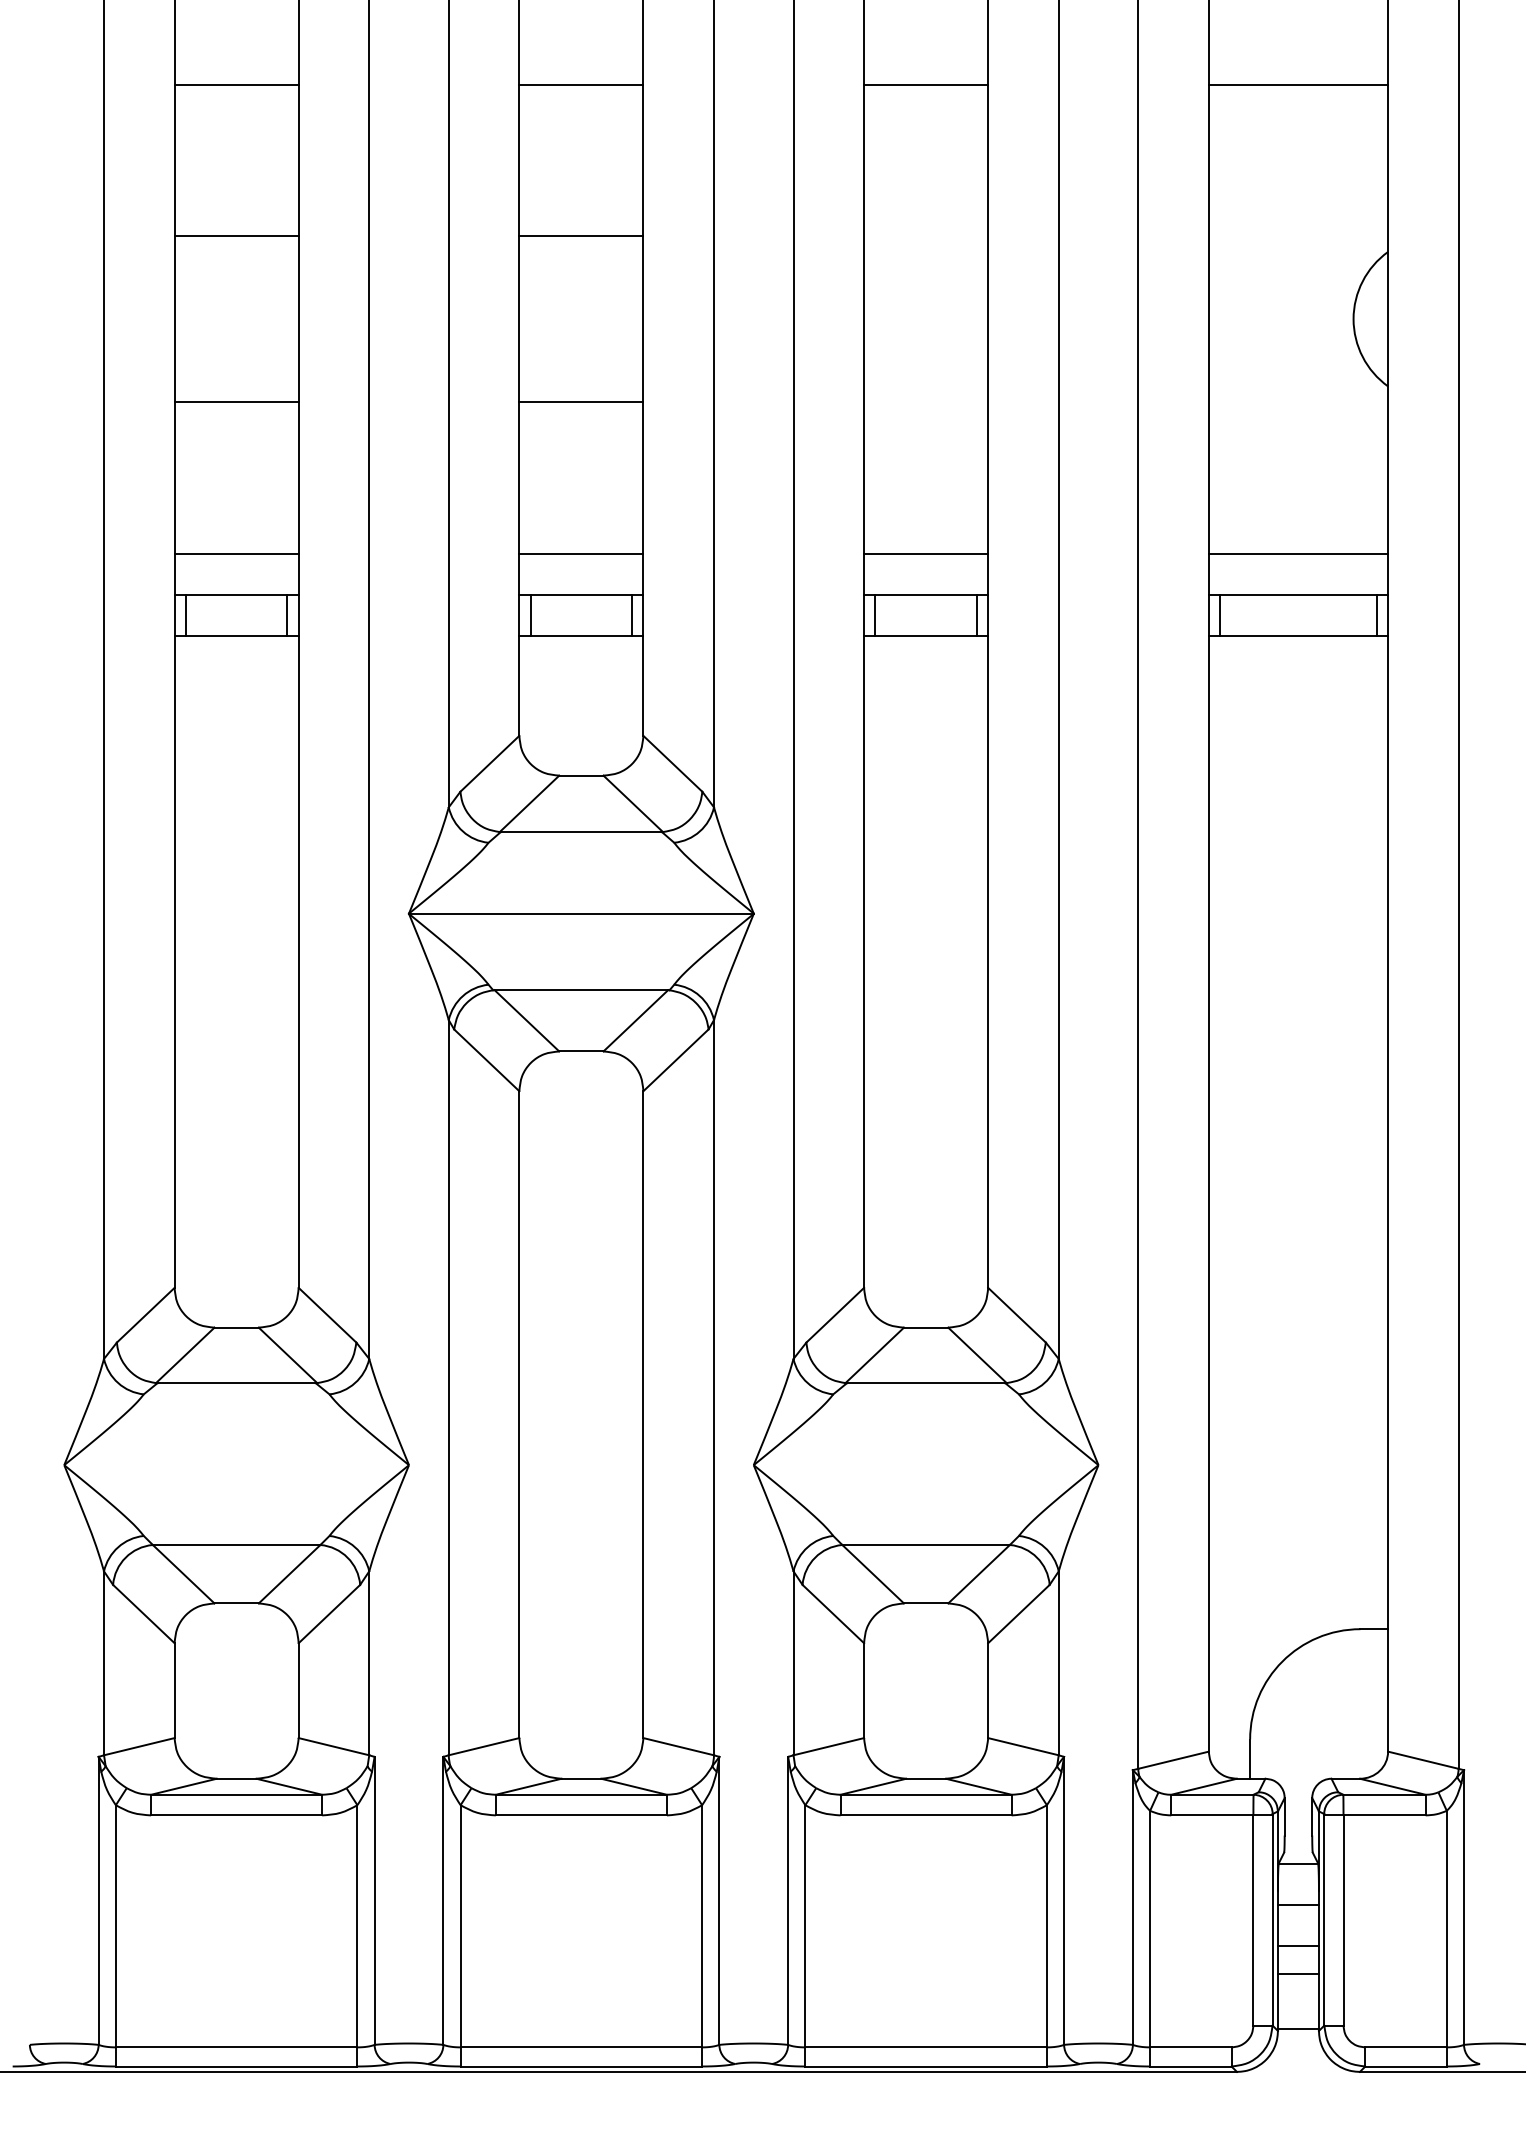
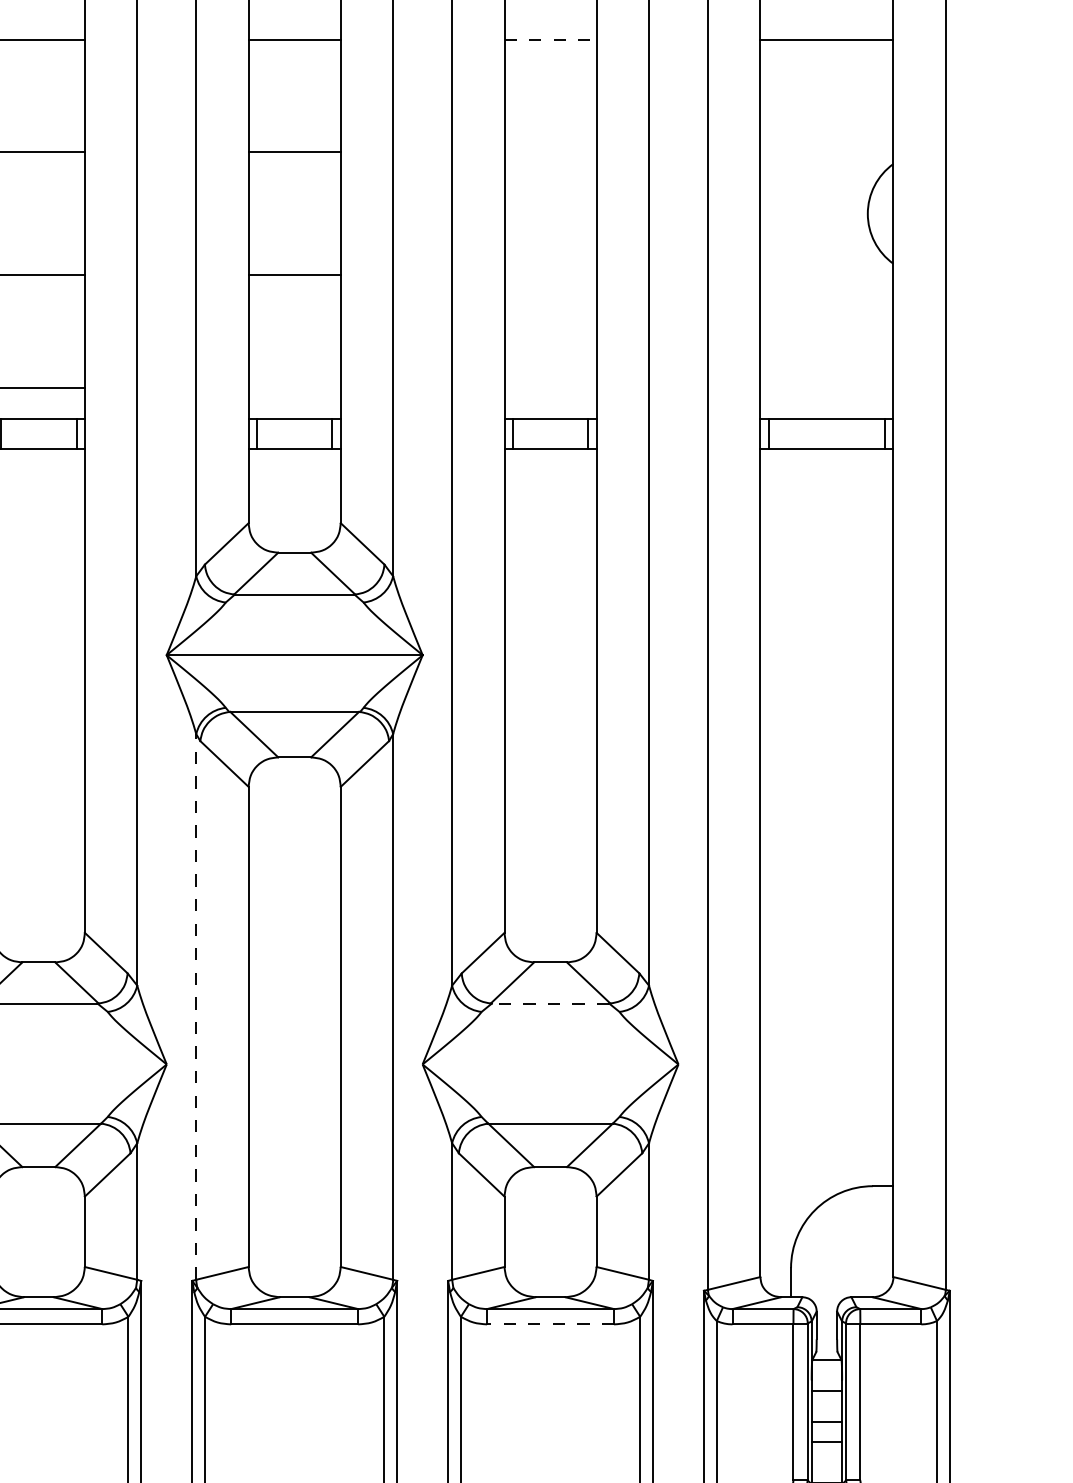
line: (926, 84) -> (550, 39), solid -> dashed
line: (581, 553) -> (294, 387), removed
line: (926, 553) -> (550, 387), removed
line: (1298, 553) -> (826, 387), removed
line: (925, 1383) -> (550, 1003), solid -> dashed
line: (448, 1387) -> (196, 1006), solid -> dashed
line: (926, 1815) -> (550, 1324), solid -> dashed

